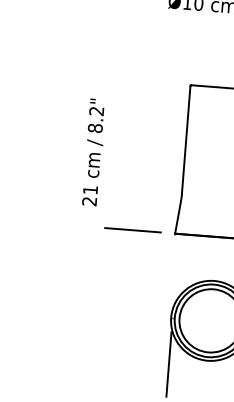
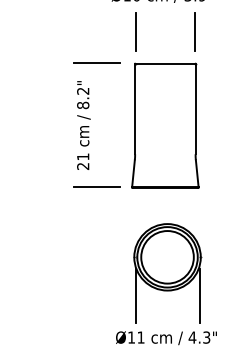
line: (193, 46) -> (135, 31), added
line: (144, 80) -> (96, 62), added
text: (93, 152) -> (83, 125), moved

